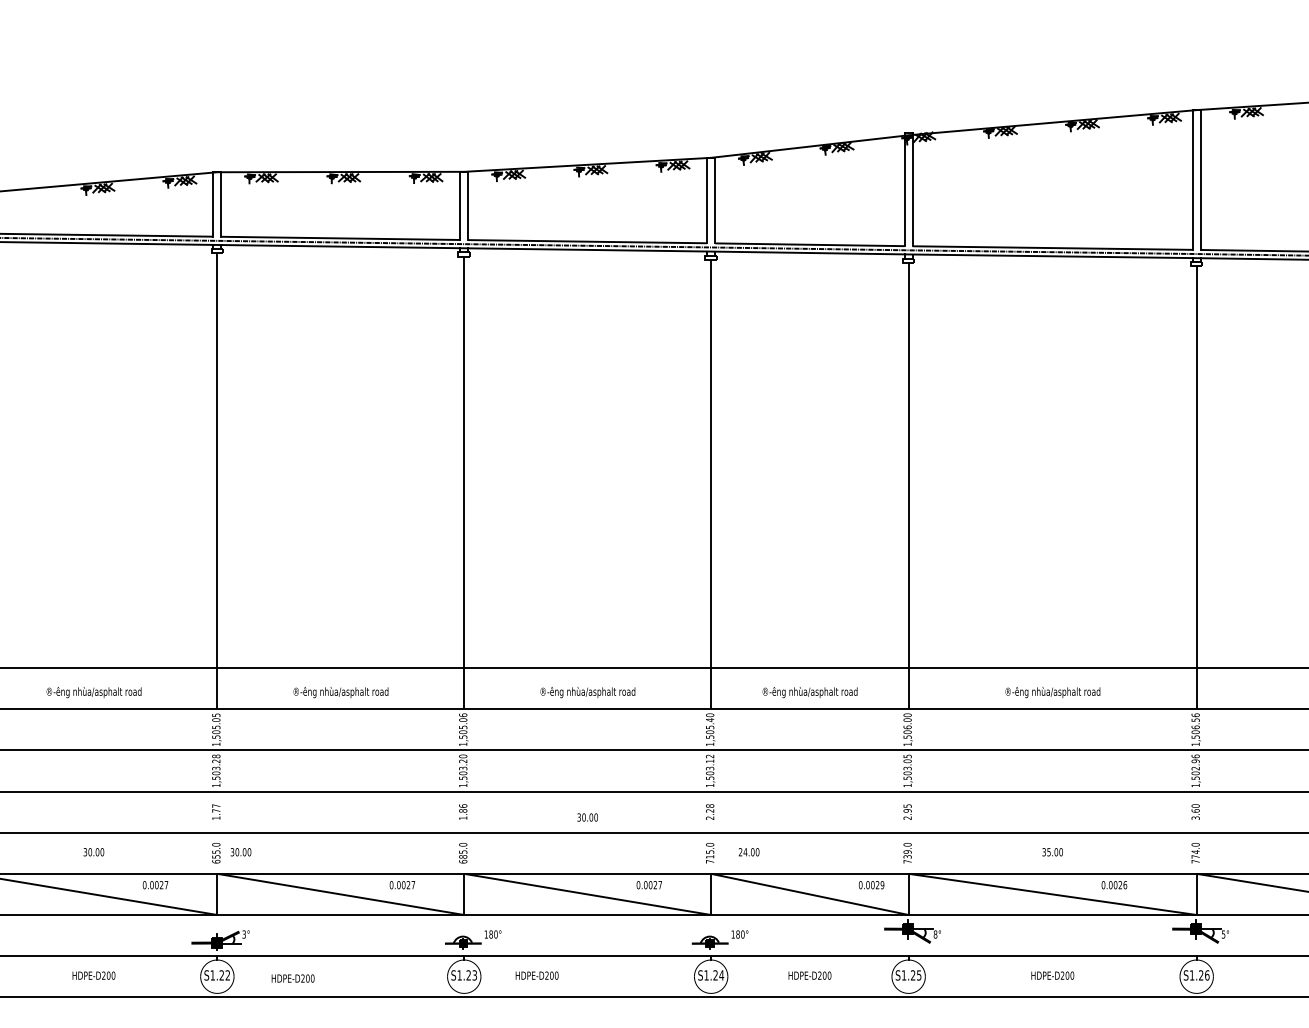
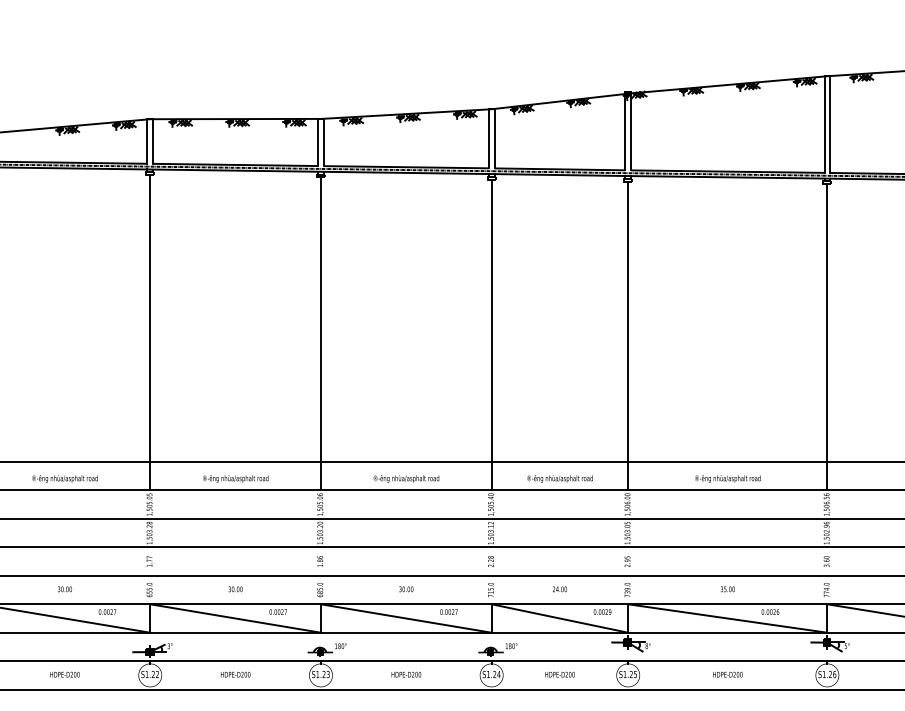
text: (587, 817) -> (406, 589), moved
text: (240, 852) -> (235, 589), moved
text: (748, 852) -> (559, 589), moved
text: (537, 975) -> (406, 674), moved
text: (292, 978) -> (235, 674), moved

